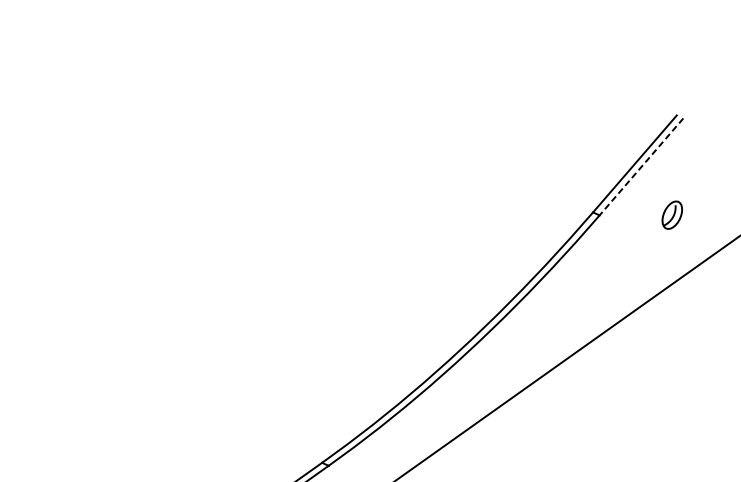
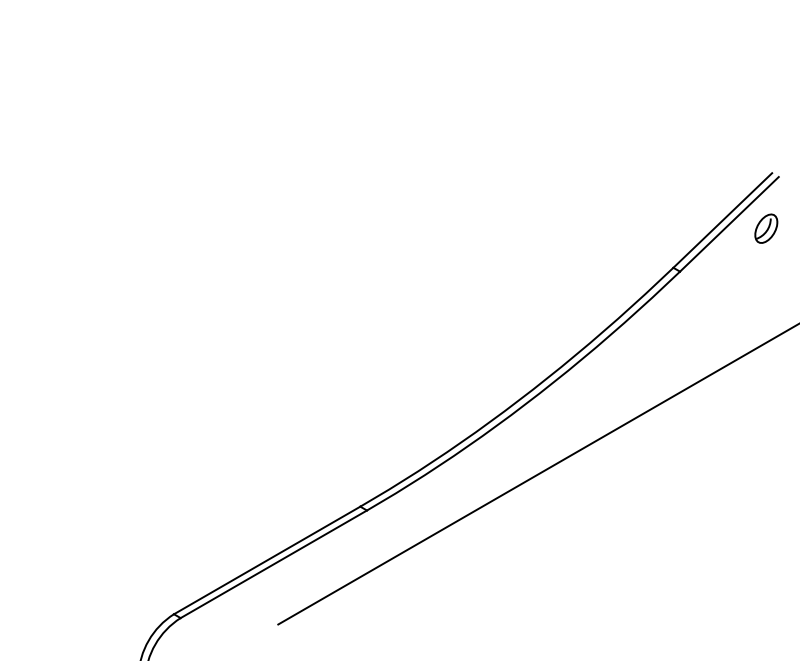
line: (641, 167) -> (729, 224), dashed -> solid
part: (672, 214) -> (766, 228), moved

